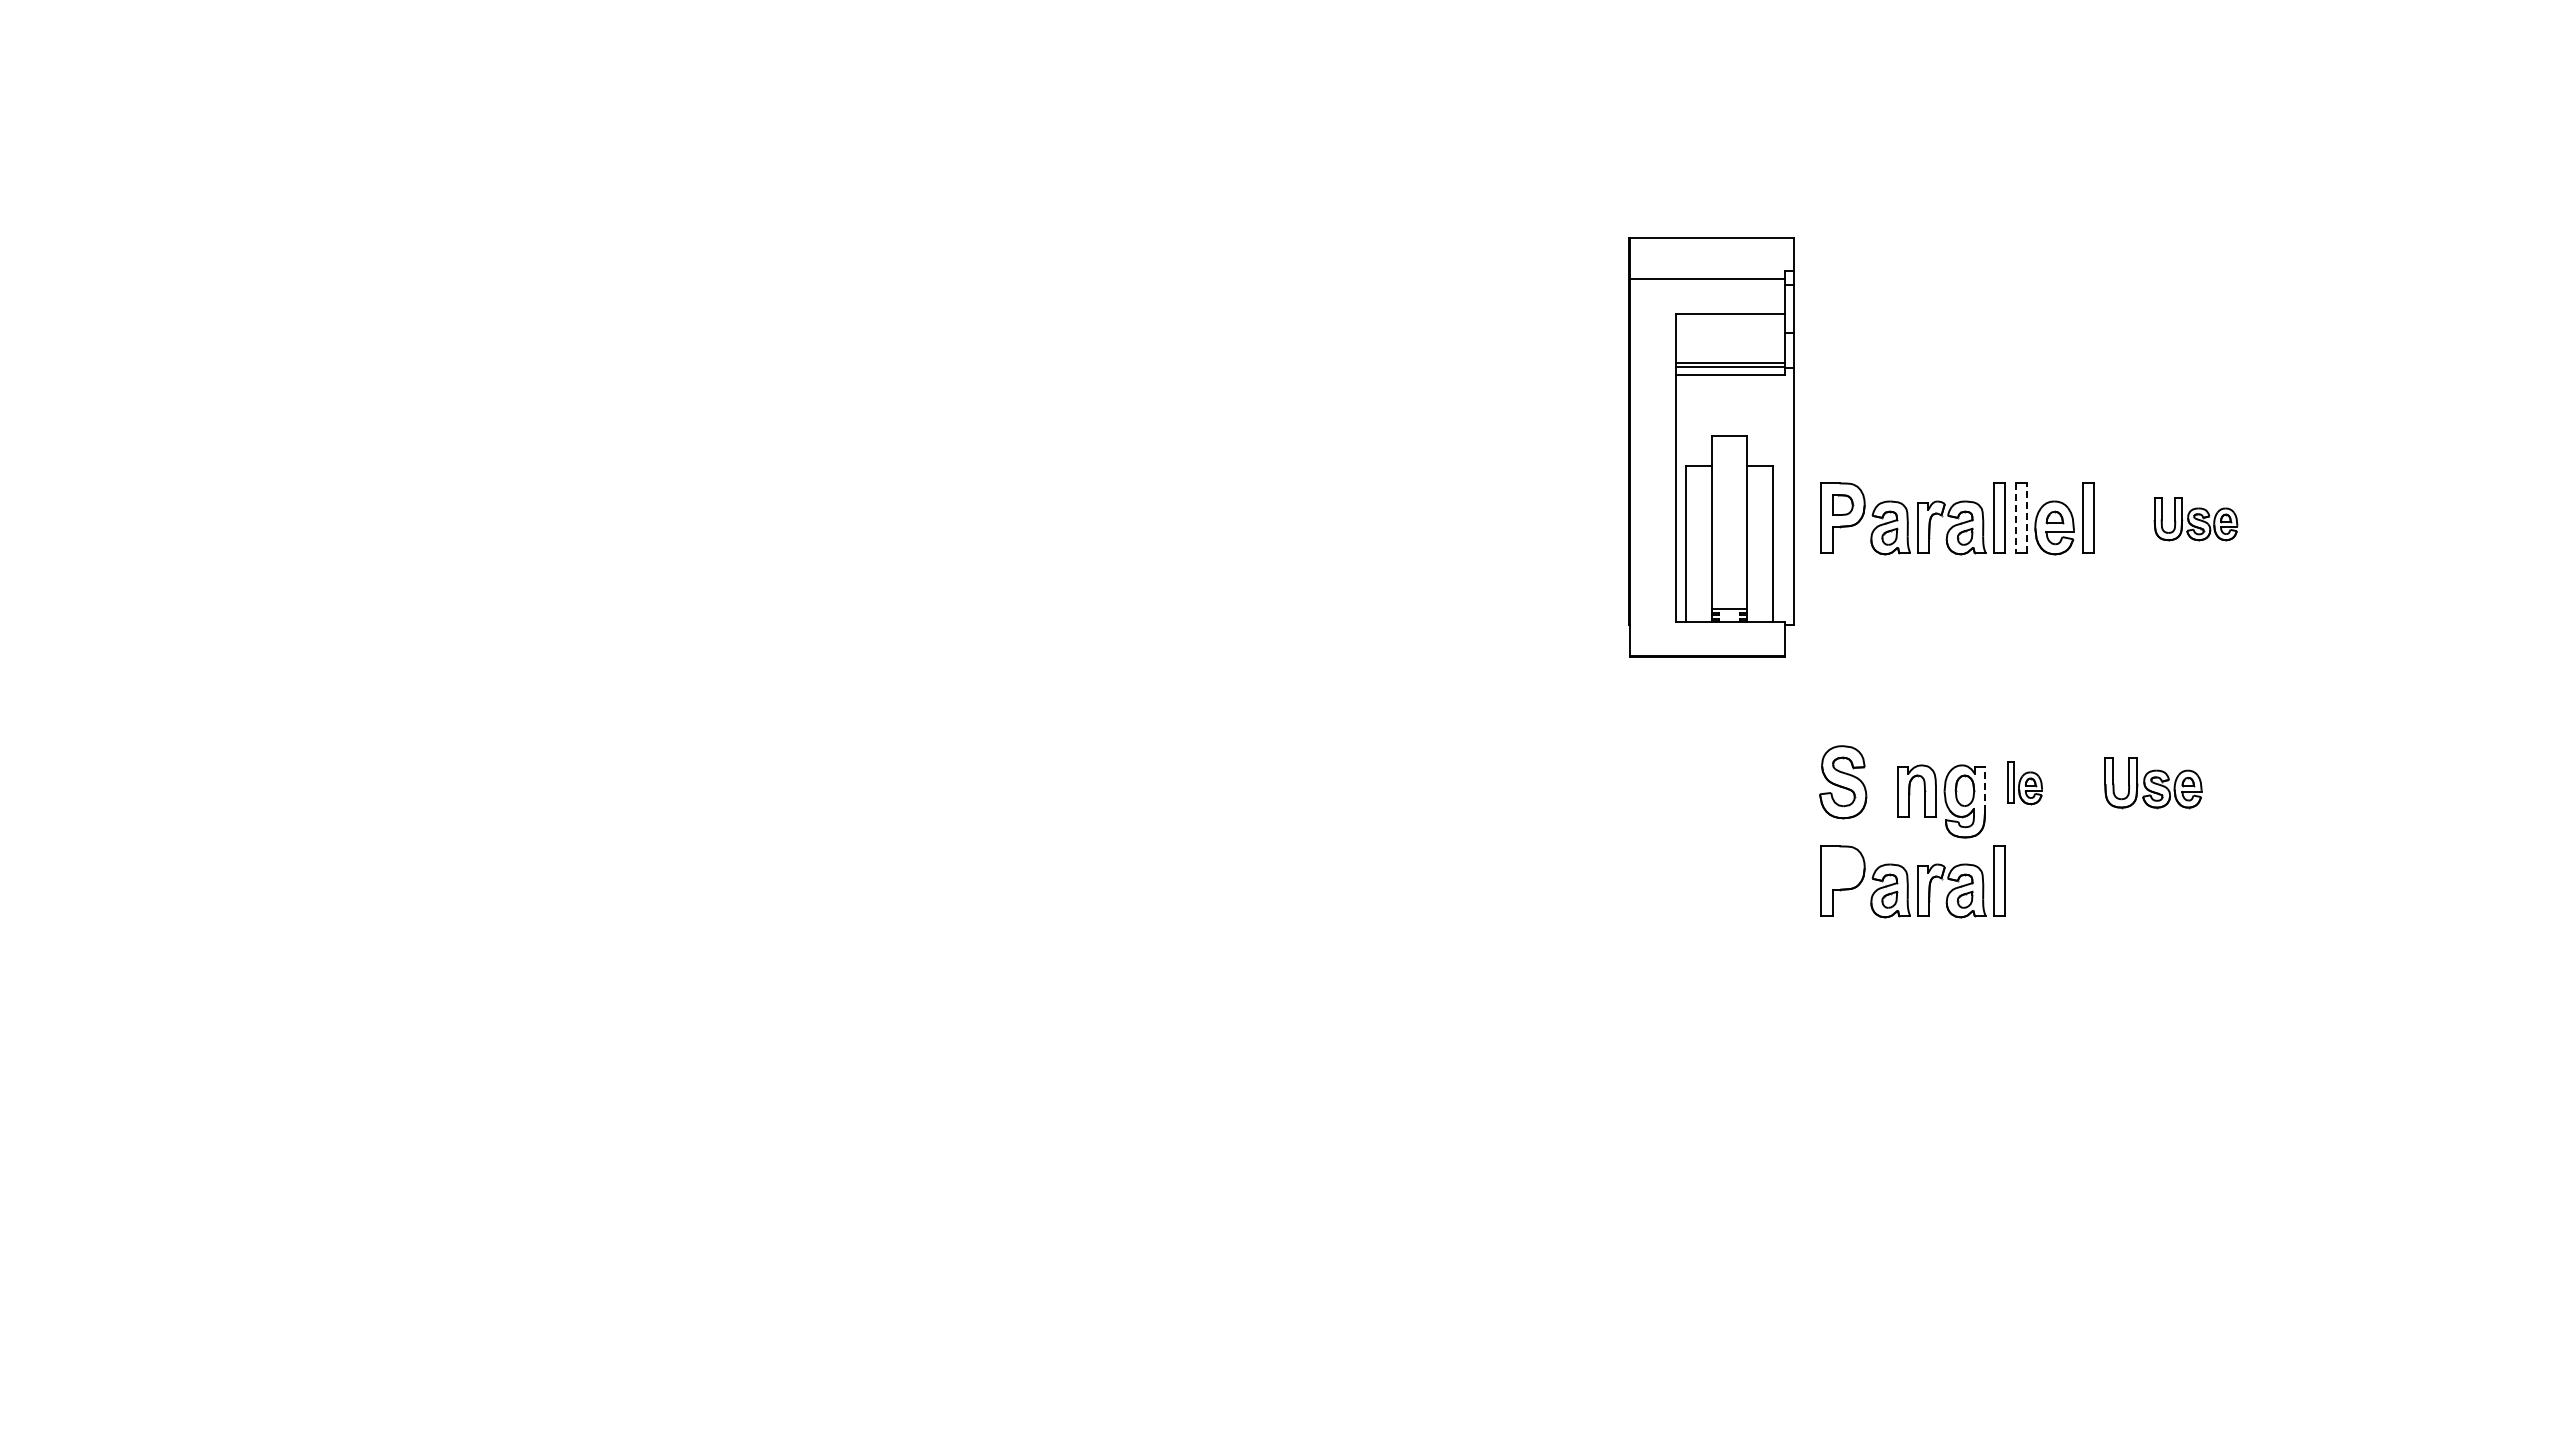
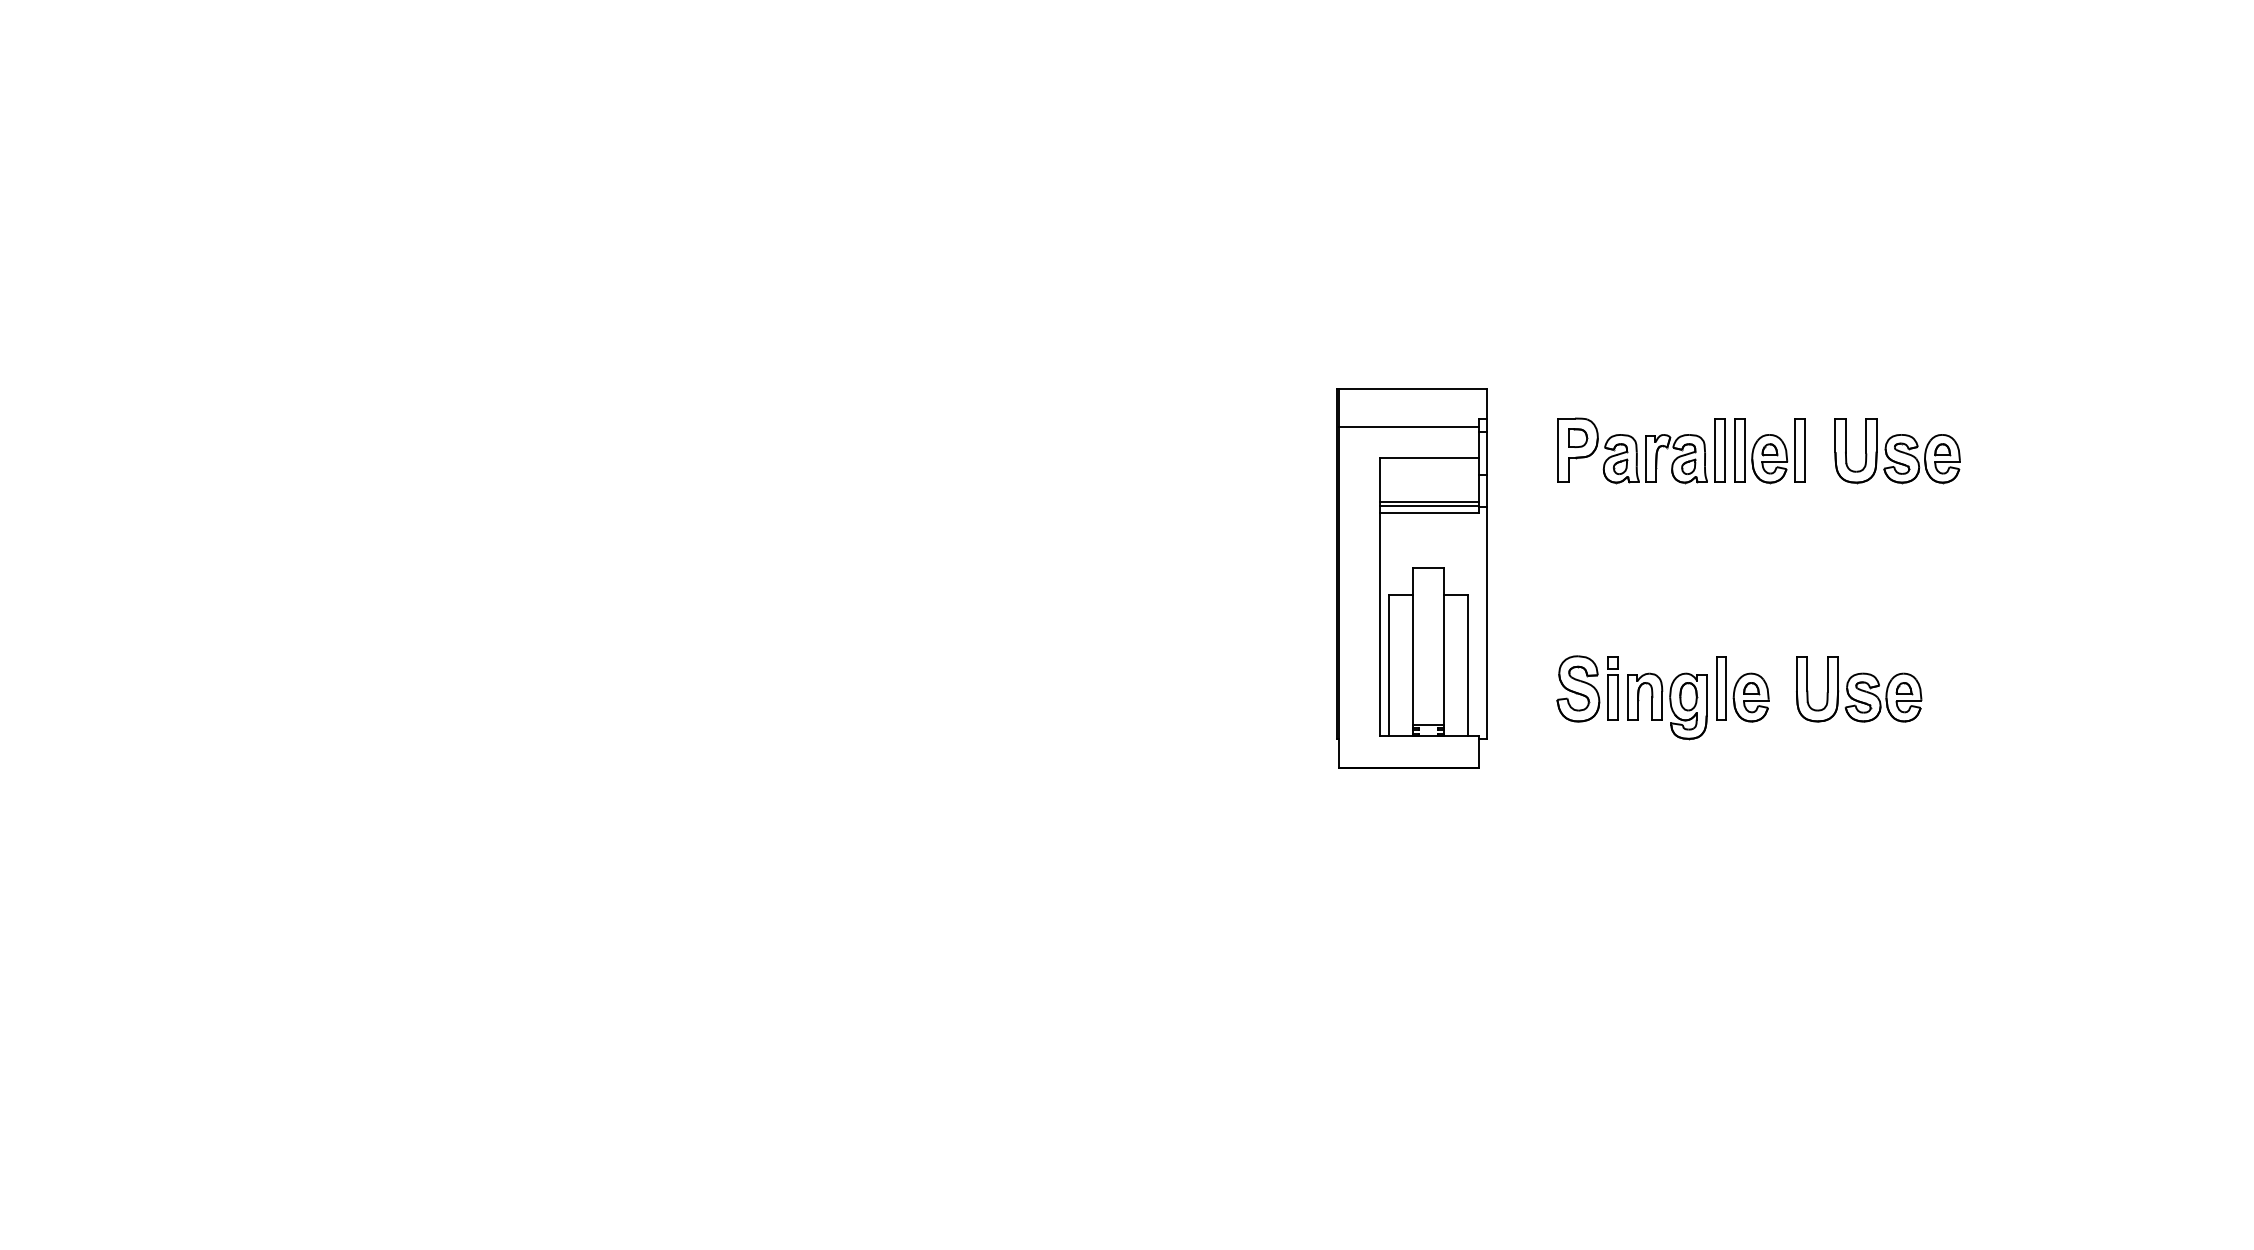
part: (1711, 447) -> (1412, 578), moved
line: (2016, 518) -> (1735, 450), dashed -> solid
line: (2027, 518) -> (1745, 450), dashed -> solid
part: (2195, 518) -> (1897, 450), size x1.67
part: (1881, 781) -> (1613, 688), added
part: (2024, 782) -> (1742, 689), size x1.67
part: (2153, 782) -> (1859, 689), size x1.43
line: (1985, 789) -> (1707, 695), dashed -> solid
part: (1912, 881) -> (1641, 778), removed

